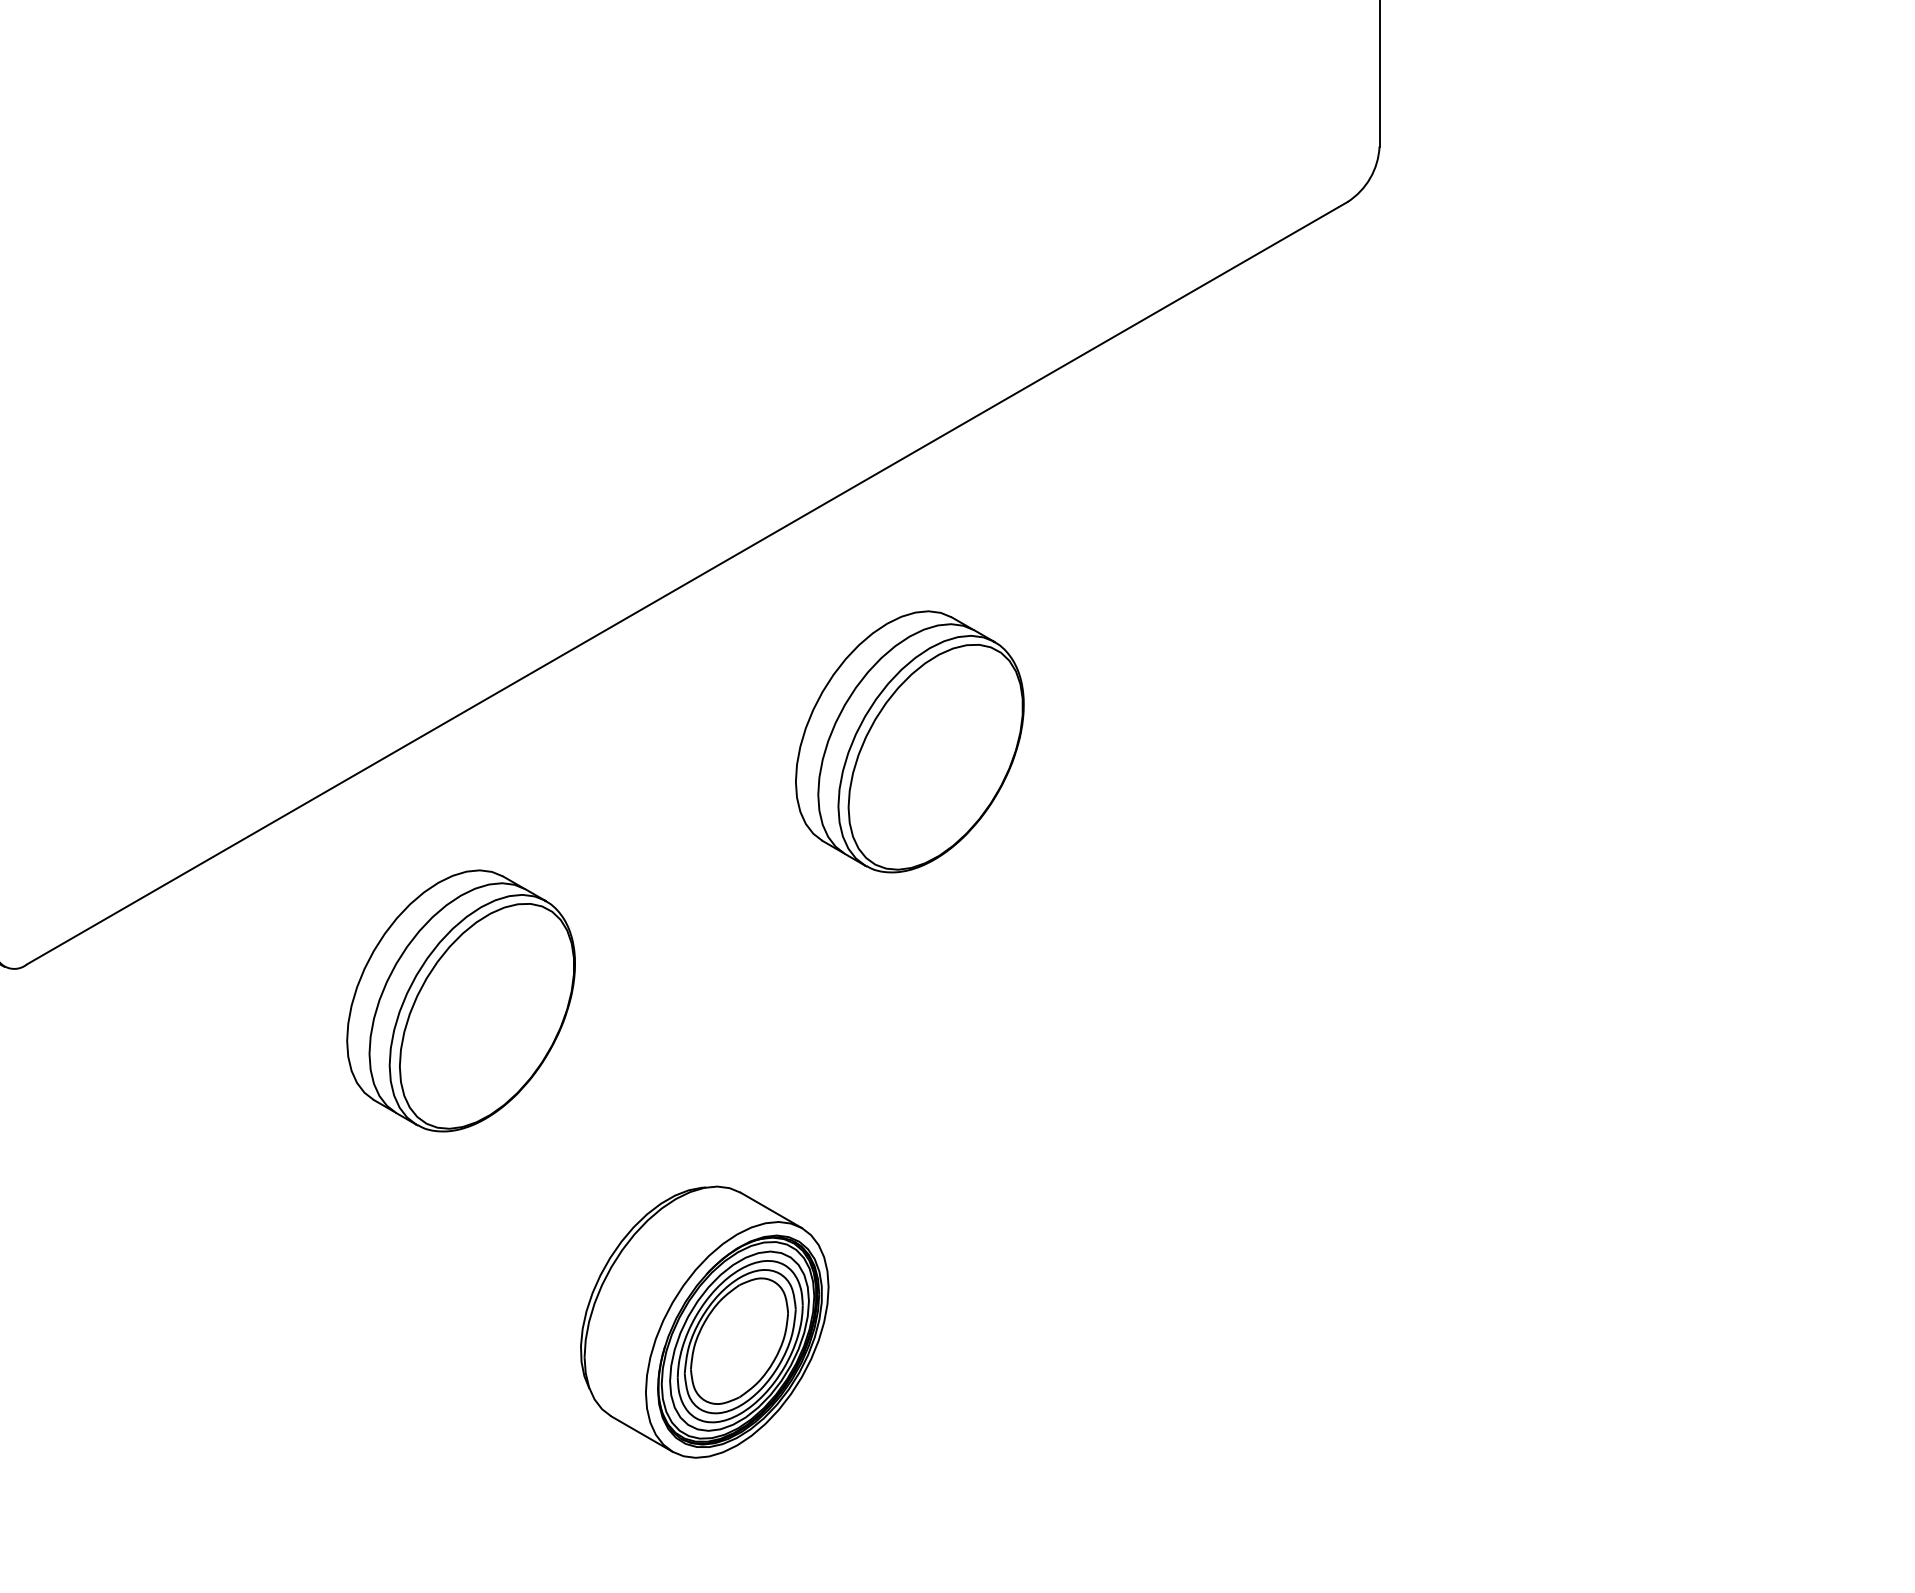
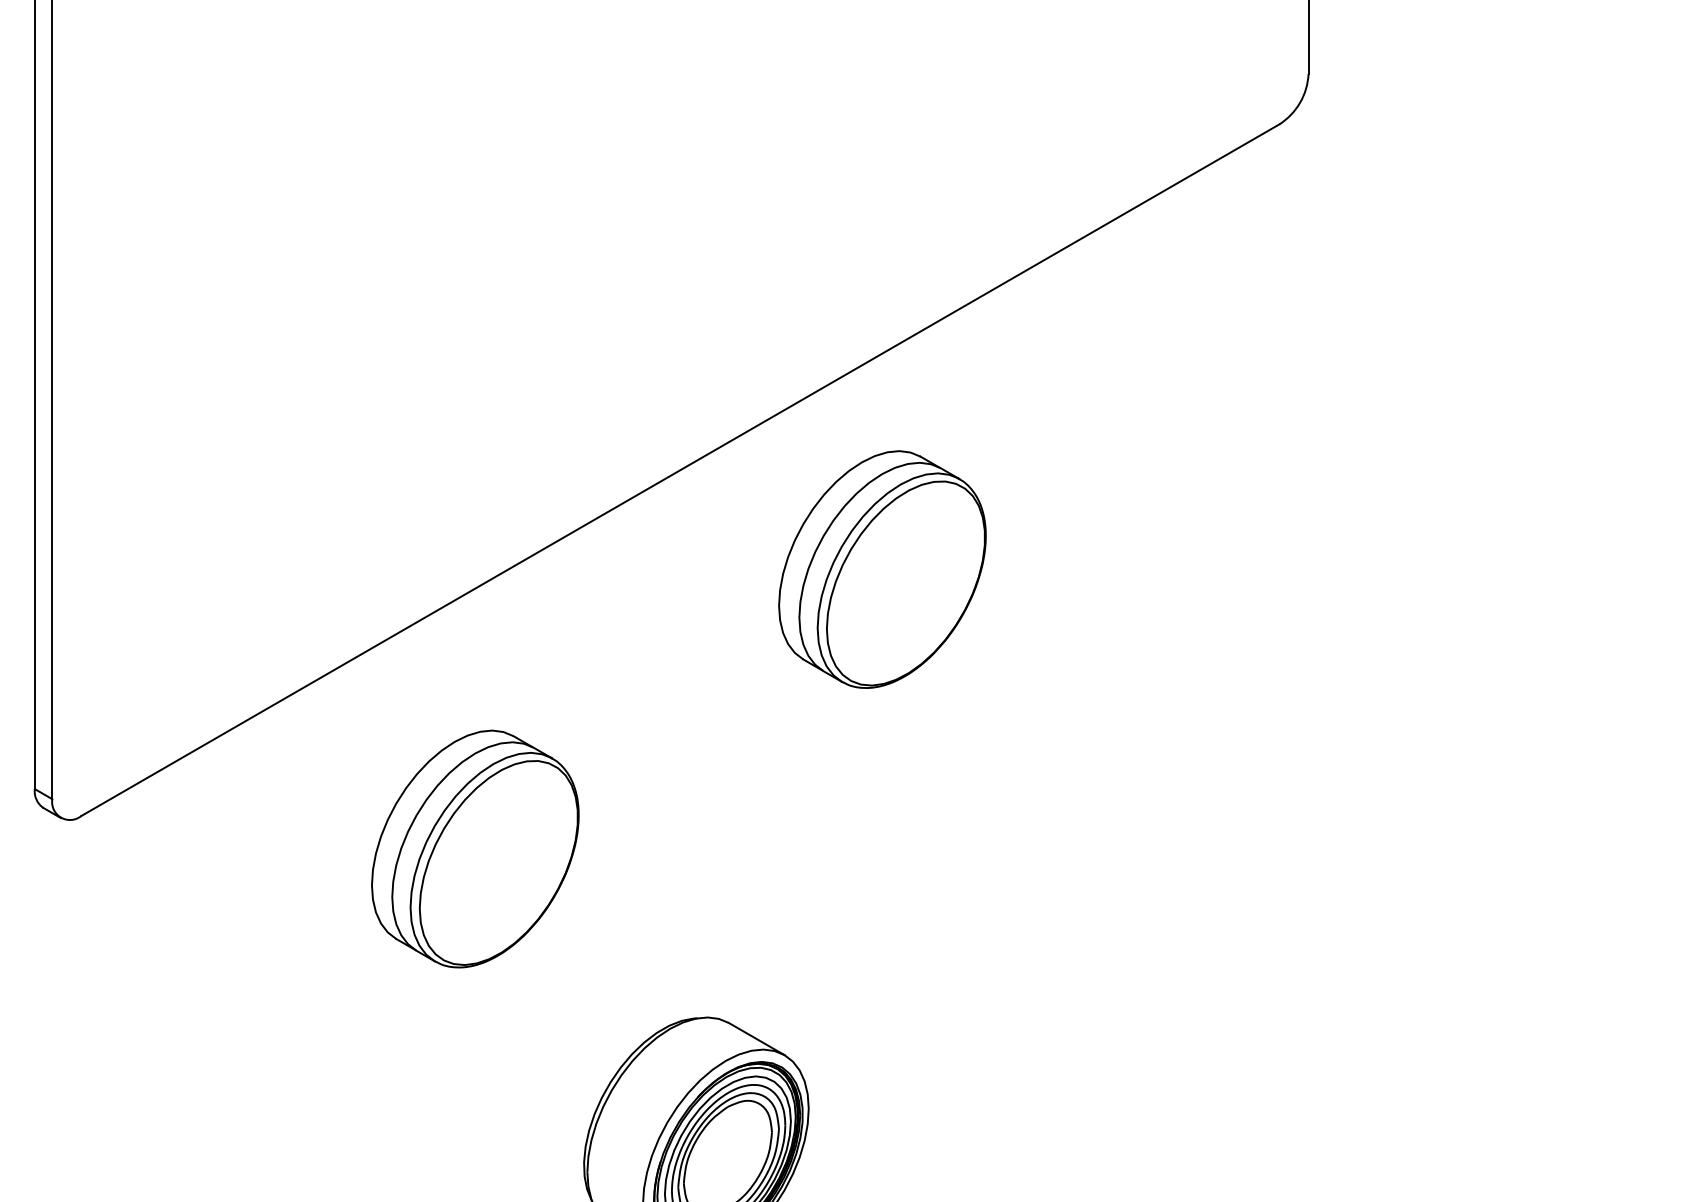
part: (909, 741) -> (882, 569), moved

